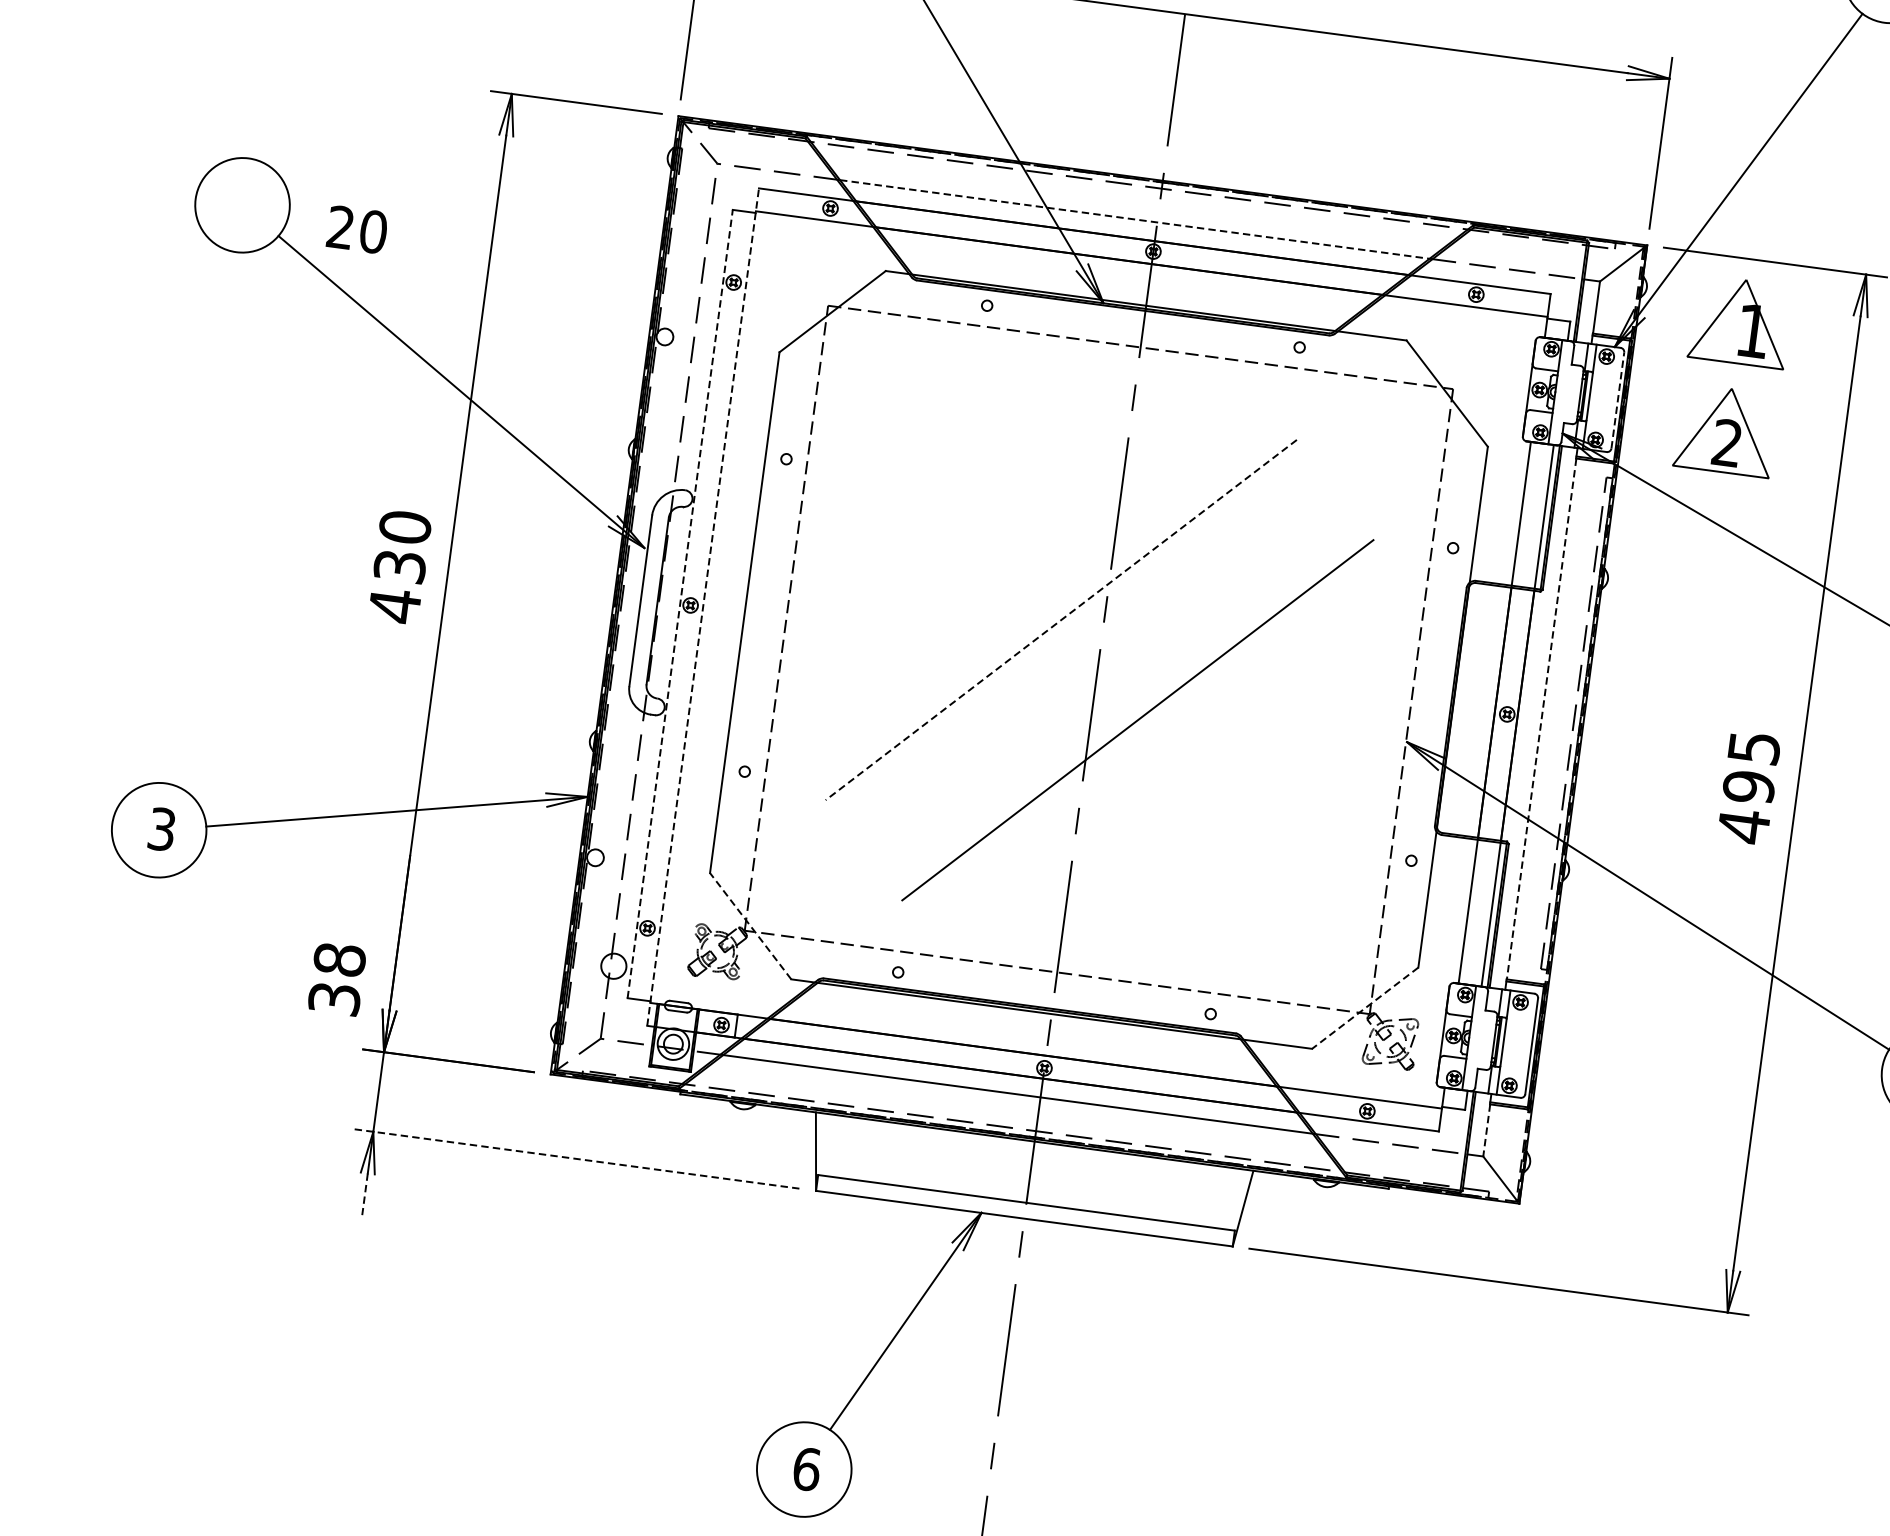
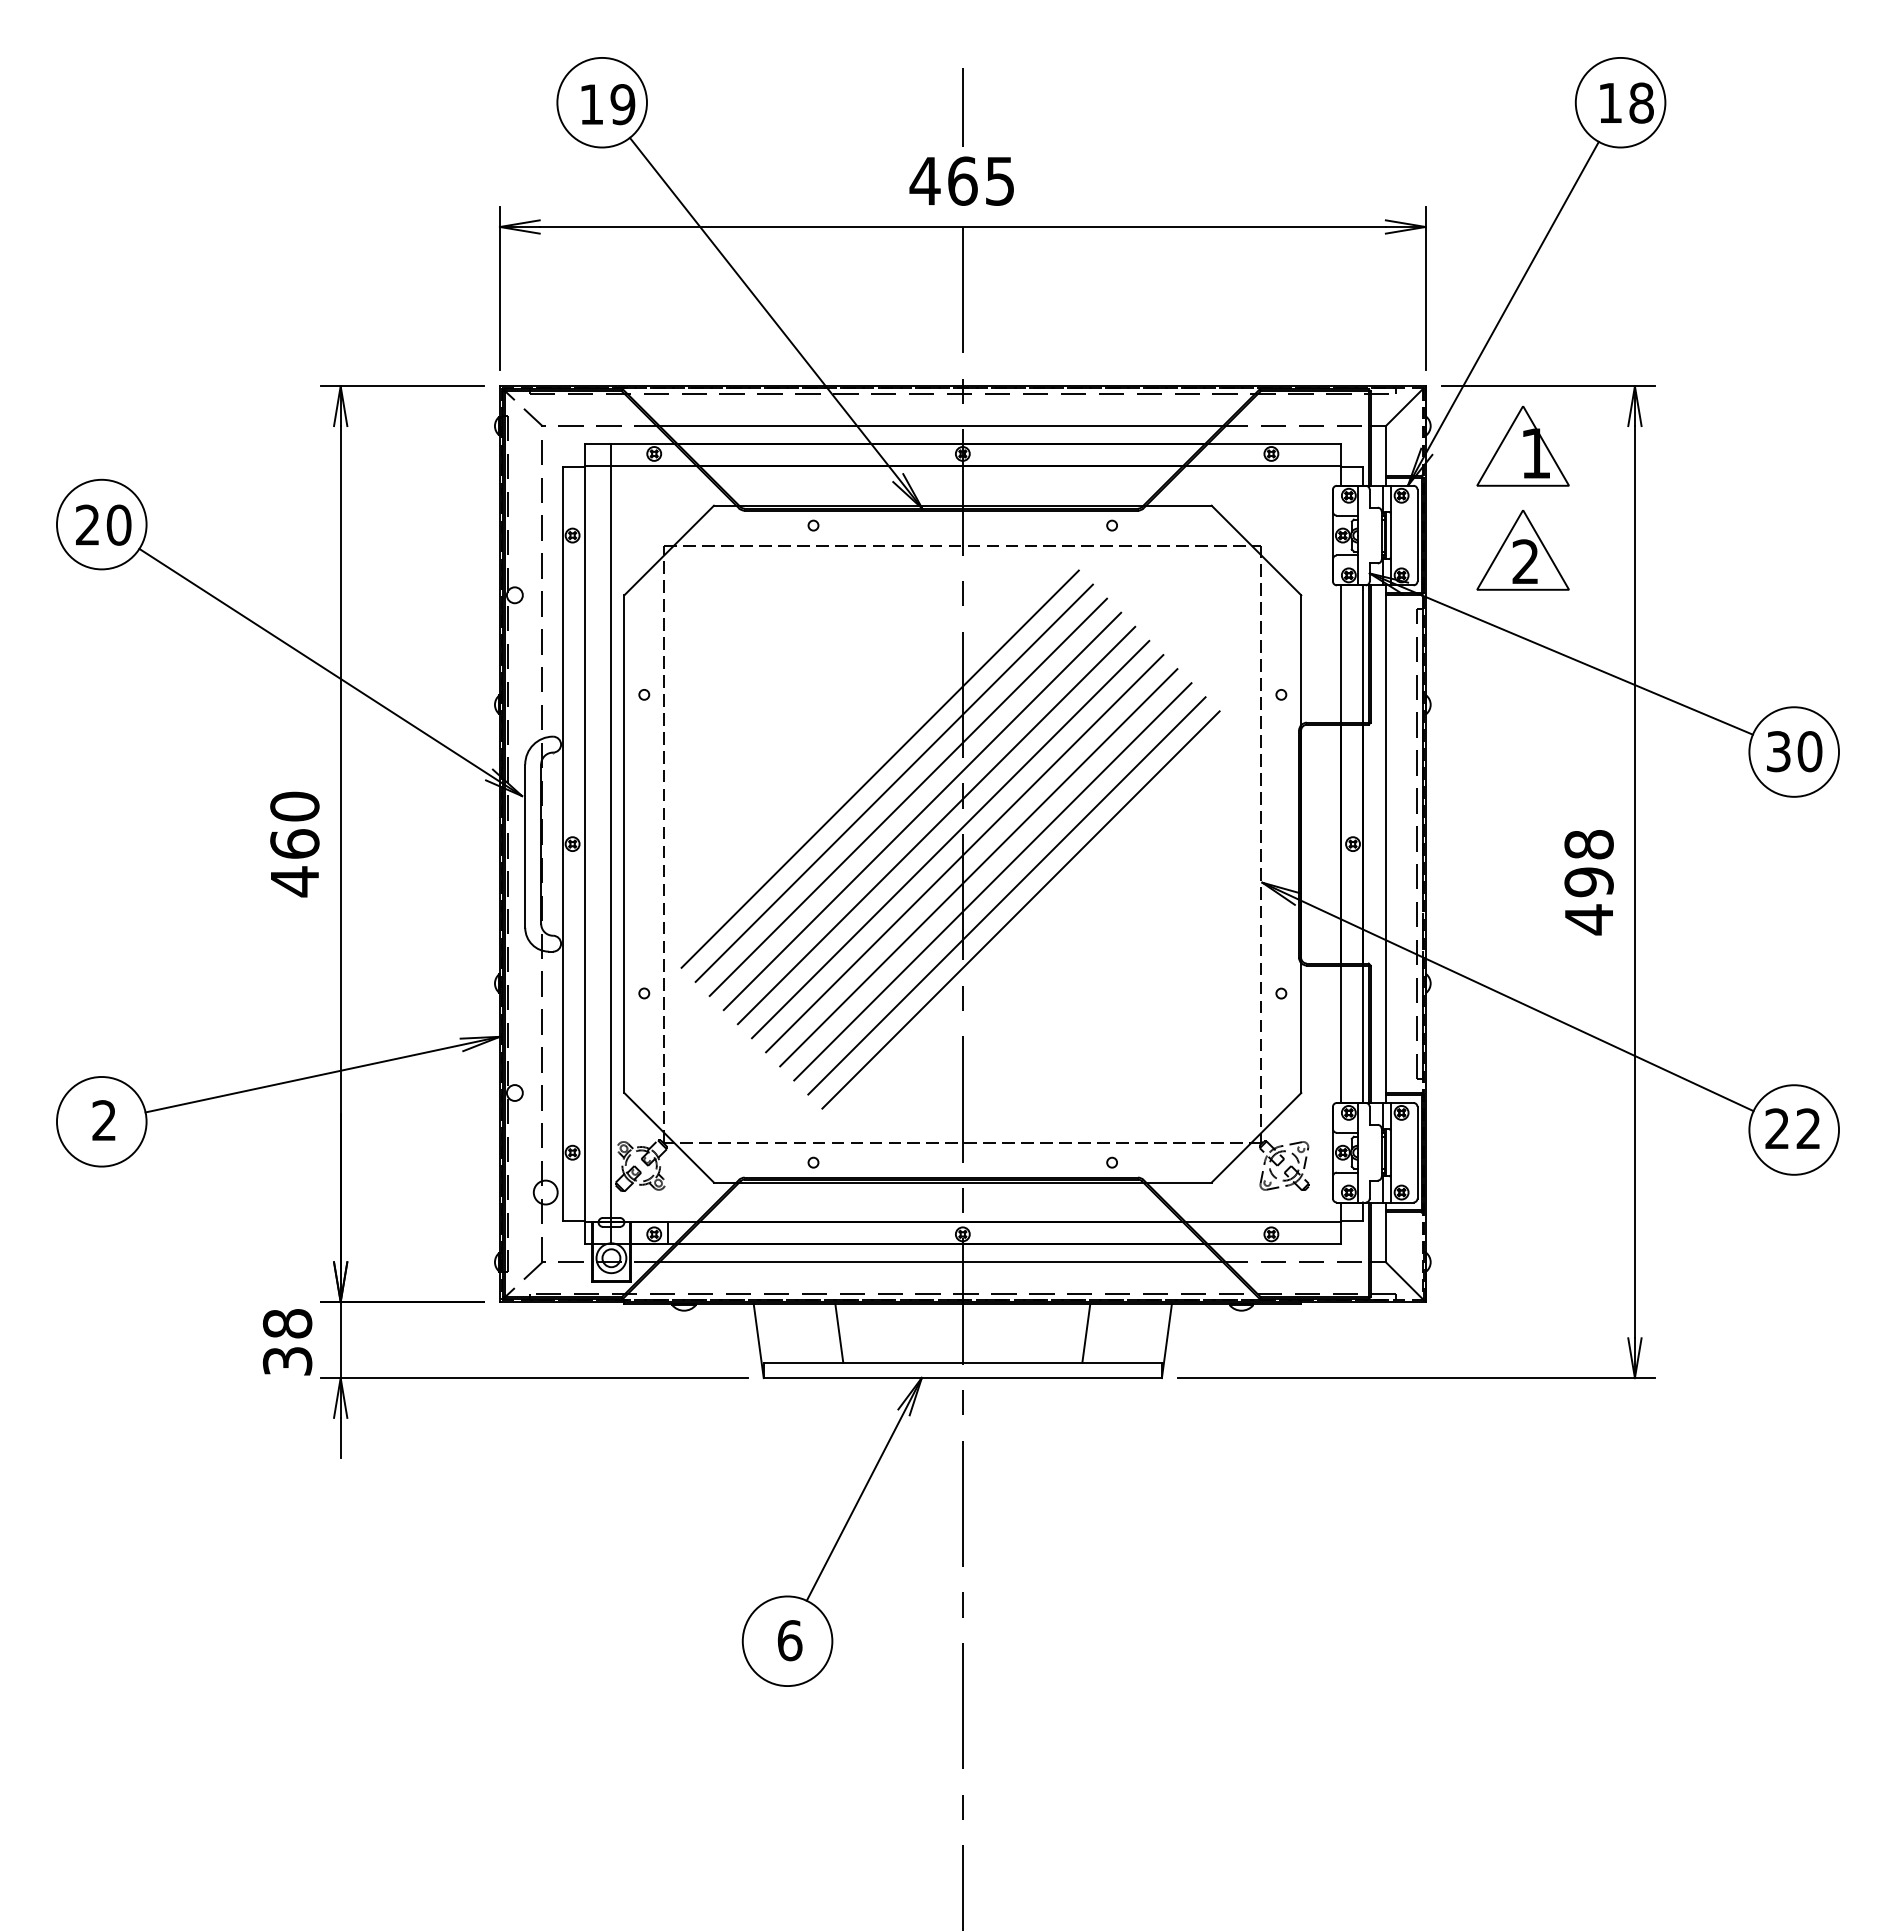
line: (1134, 219) -> (941, 426), dashed -> solid
text: (357, 229) -> (103, 524), moved
line: (1617, 400) -> (1417, 535), dashed -> solid
text: (399, 565) -> (294, 843), 430 -> 460
line: (1022, 569) -> (879, 768), added
line: (1035, 585) -> (893, 782), added
line: (1048, 603) -> (908, 797), added
line: (679, 604) -> (562, 844), dashed -> solid
line: (703, 606) -> (584, 843), dashed -> solid
line: (731, 611) -> (611, 844), added
line: (1061, 620) -> (922, 811), dashed -> solid
line: (1074, 636) -> (936, 825), added
line: (1086, 653) -> (950, 839), added
line: (1099, 669) -> (964, 853), added
line: (1112, 686) -> (978, 867), added
line: (1124, 703) -> (992, 881), added
line: (1541, 719) -> (1385, 844), dashed -> solid
line: (1150, 736) -> (1020, 909), added
text: (1753, 747) -> (1588, 844), 495 -> 498
text: (162, 829) -> (104, 1120), 3 -> 2
line: (750, 925) -> (668, 1137), dashed -> solid
text: (337, 979) -> (287, 1342), moved
line: (1365, 1008) -> (1256, 1138), dashed -> solid
line: (1486, 1130) -> (1385, 1237), dashed -> solid
line: (901, 1154) -> (839, 1333), added
line: (576, 1159) -> (534, 1378), dashed -> solid
line: (1160, 1189) -> (1086, 1333), added
line: (364, 1193) -> (340, 1437), dashed -> solid

